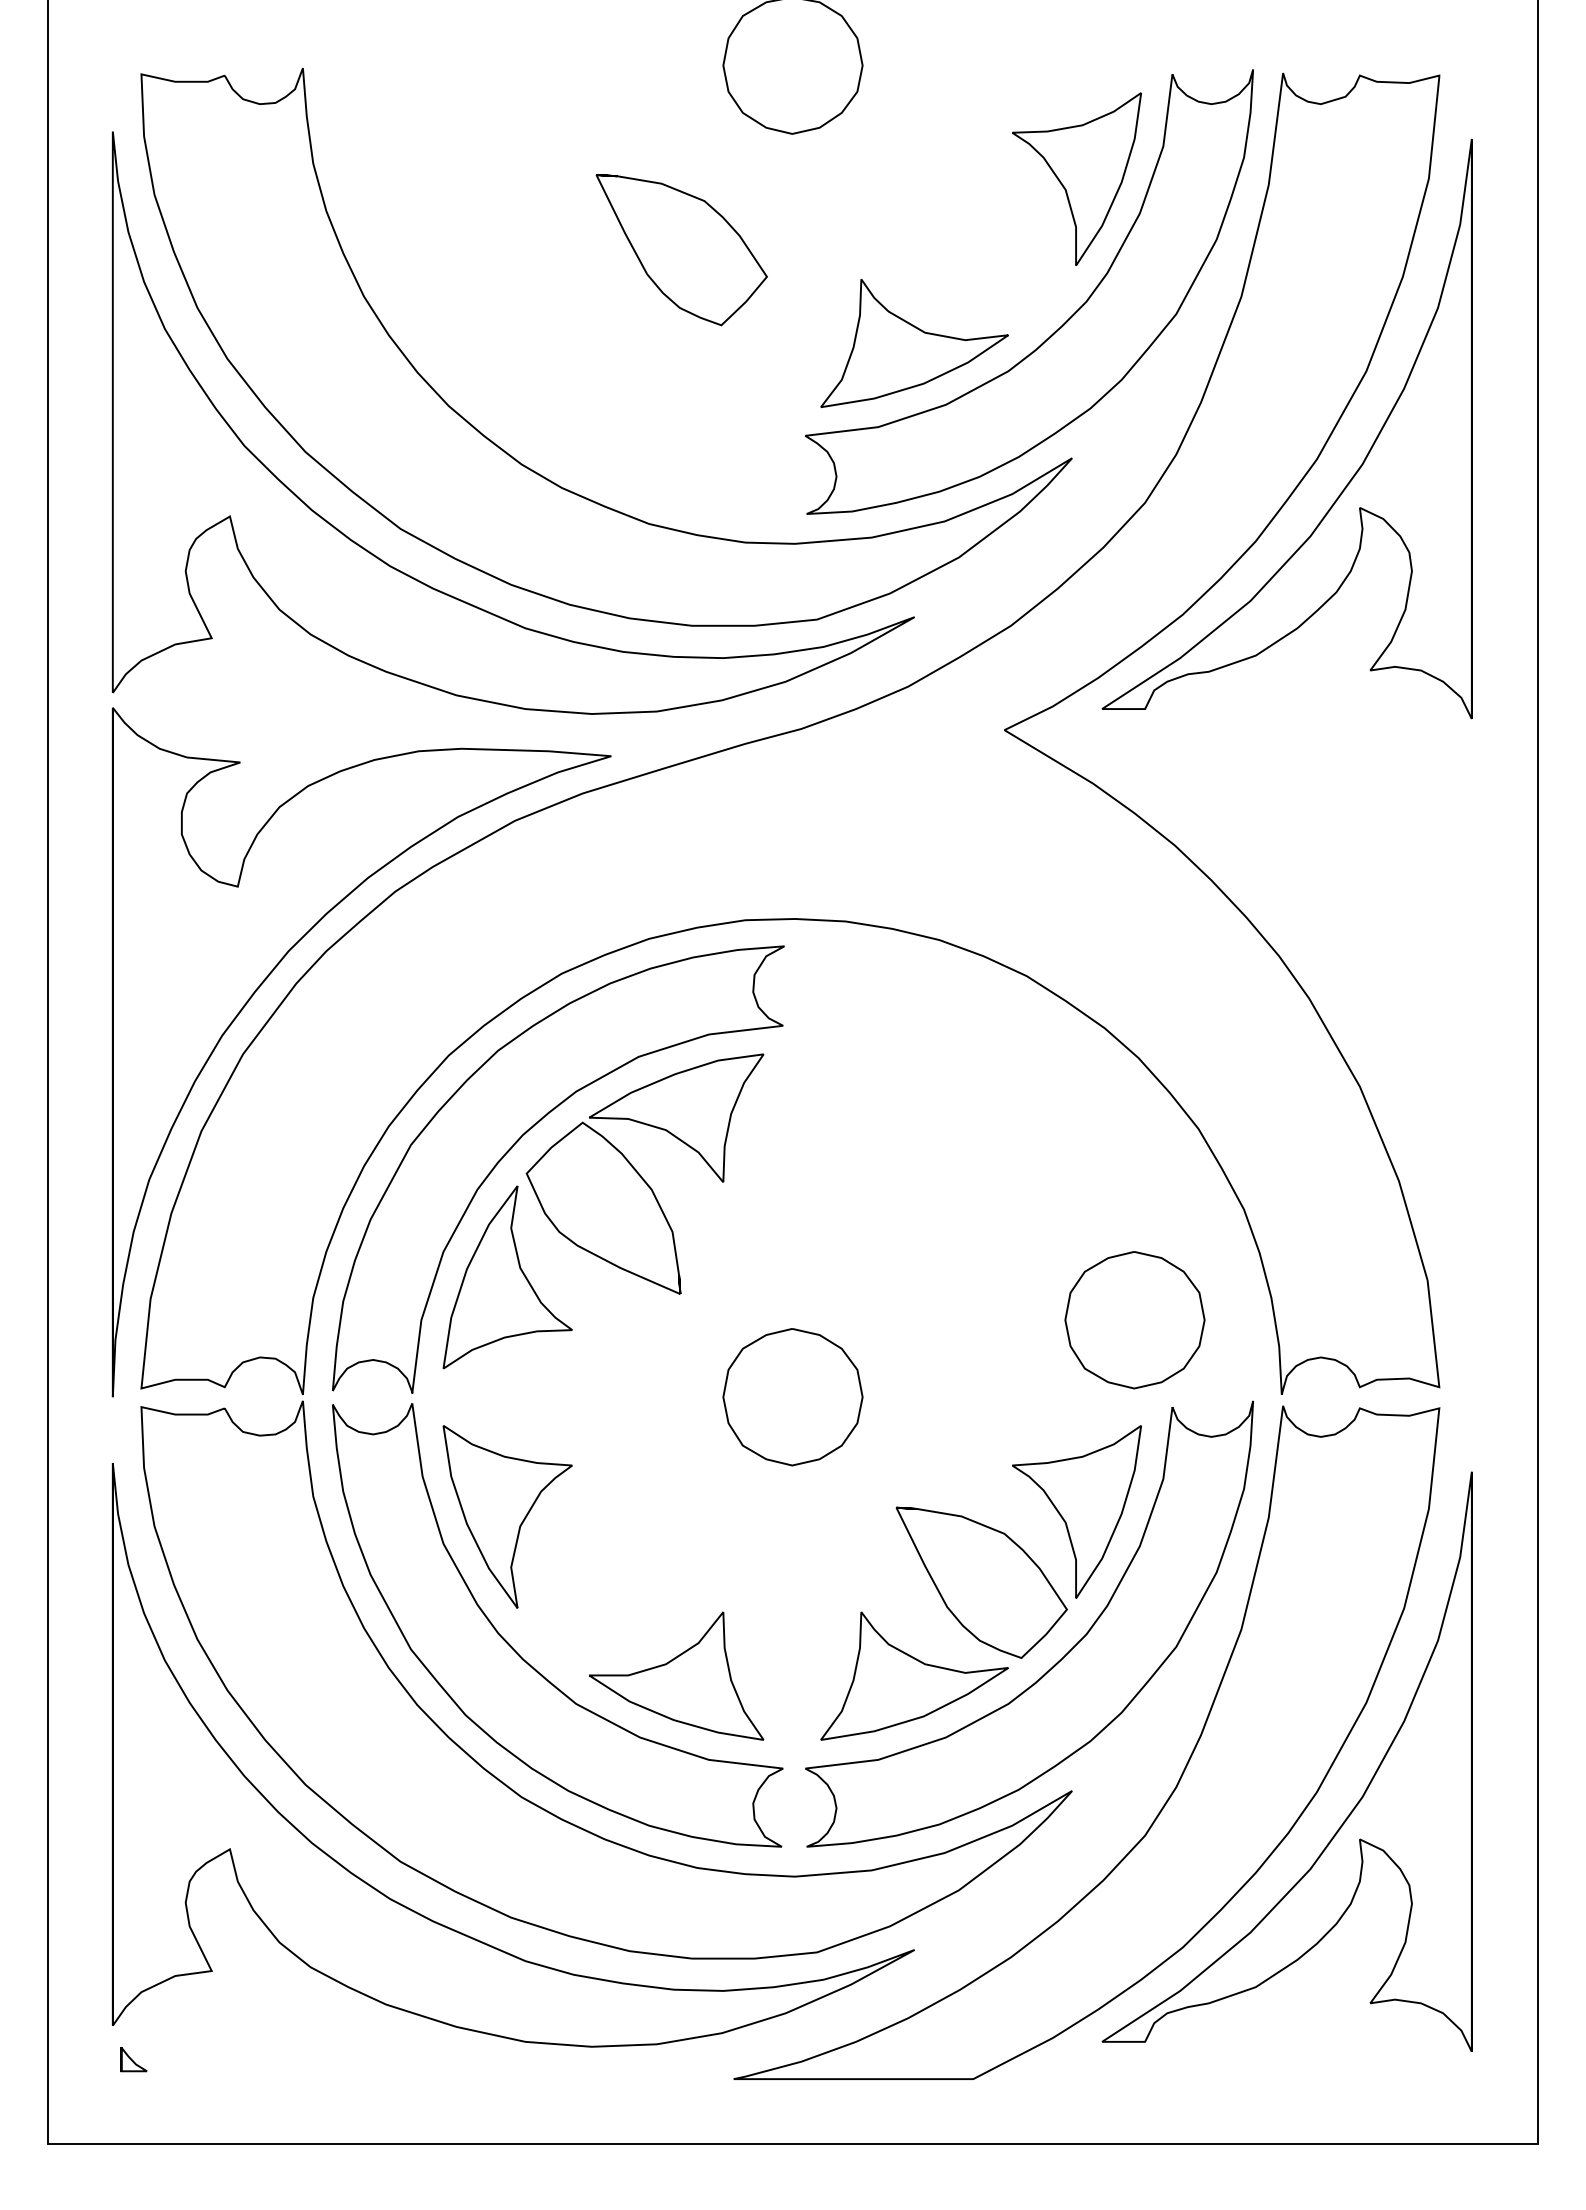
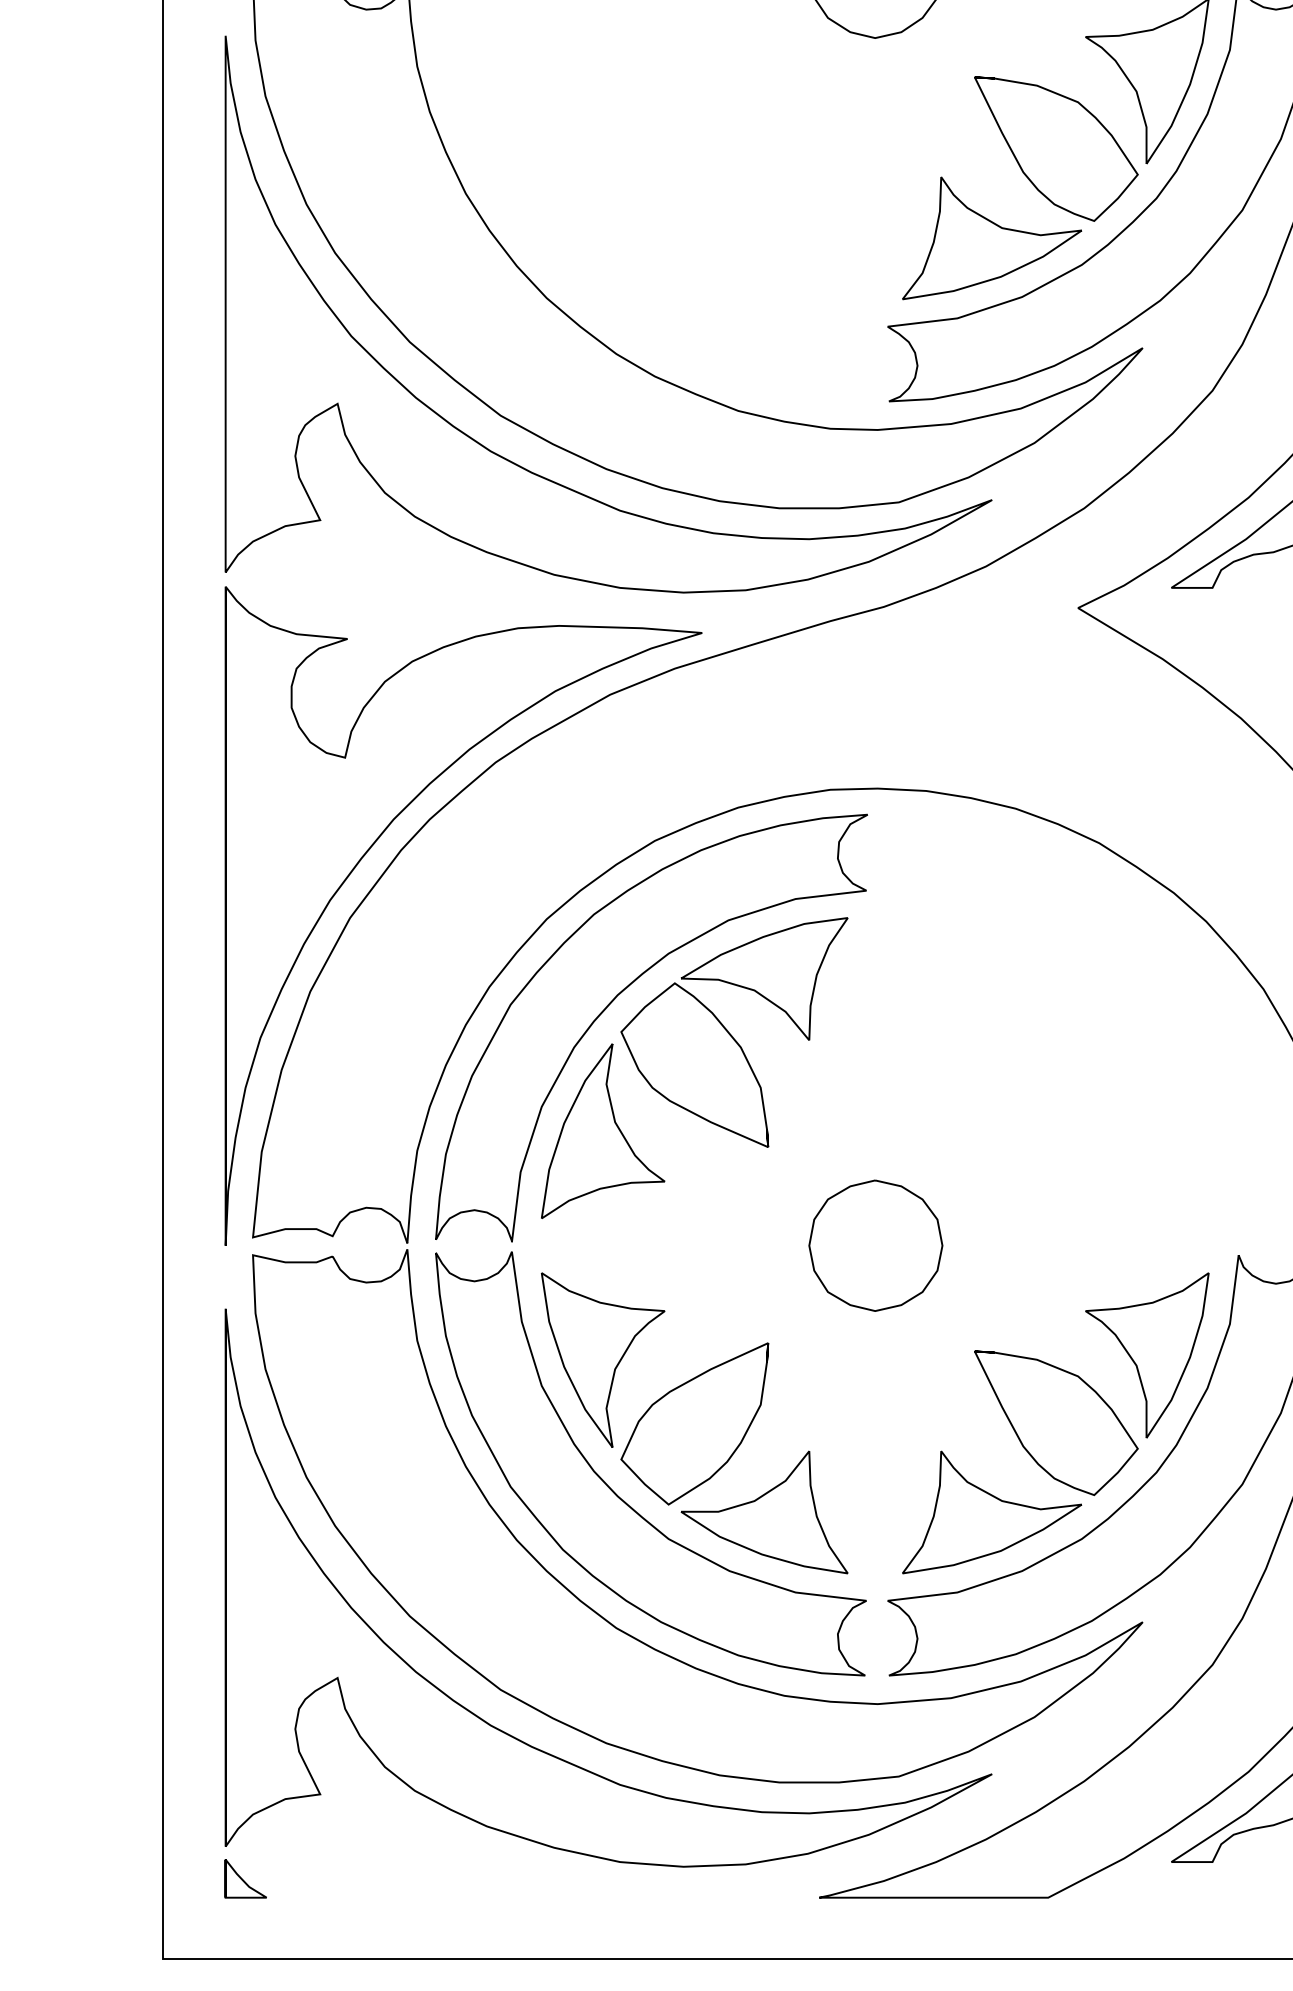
part: (681, 250) -> (1056, 149), moved
part: (1134, 1320) -> (1202, 1172), removed
part: (603, 1583) -> (694, 1423), added
part: (133, 2059) -> (245, 1878), size x1.67

